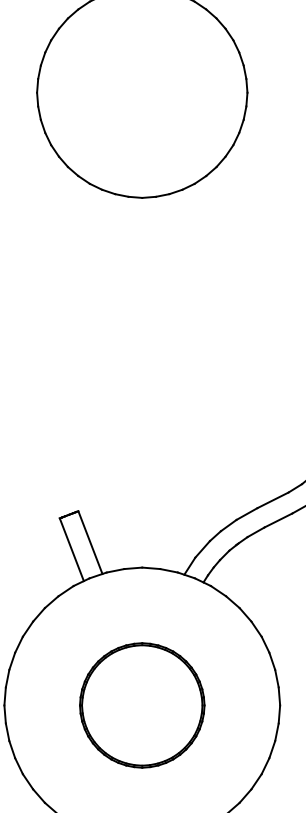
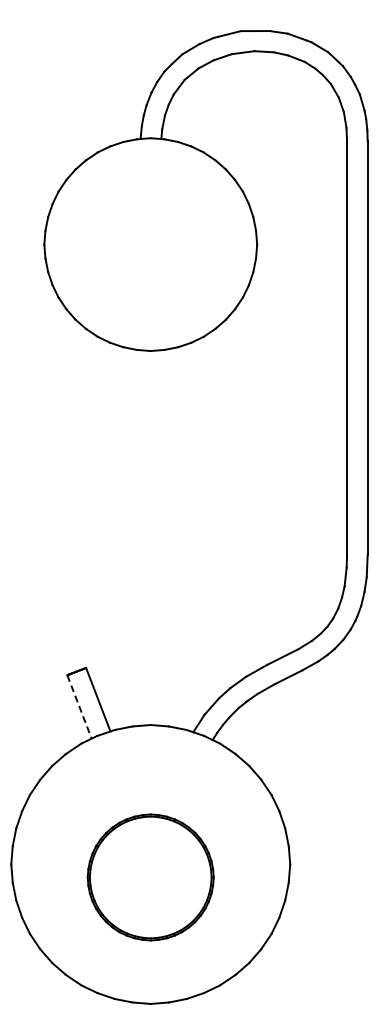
line: (71, 549) -> (79, 706), solid -> dashed
part: (142, 705) -> (150, 877), moved

